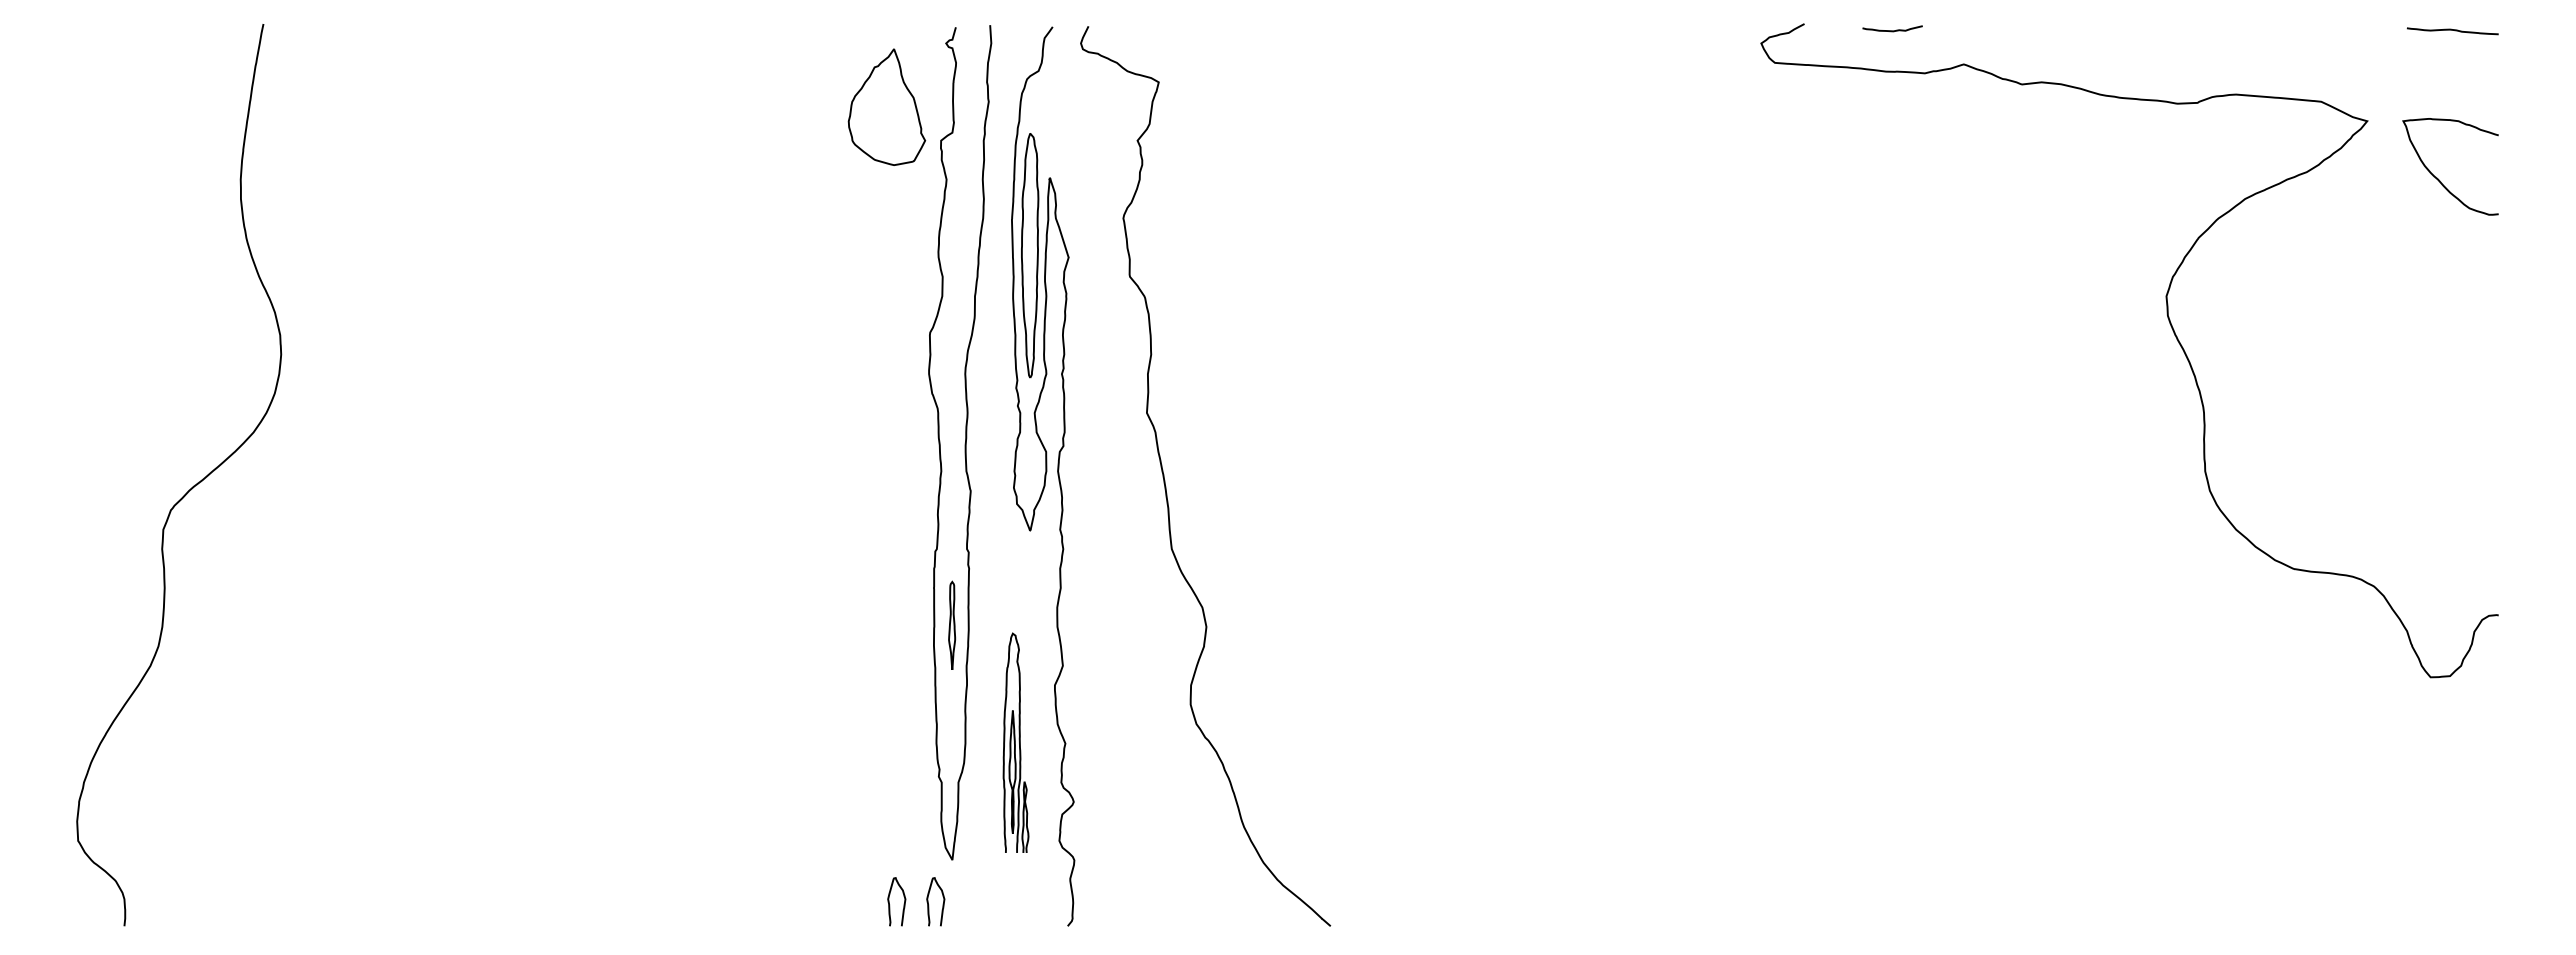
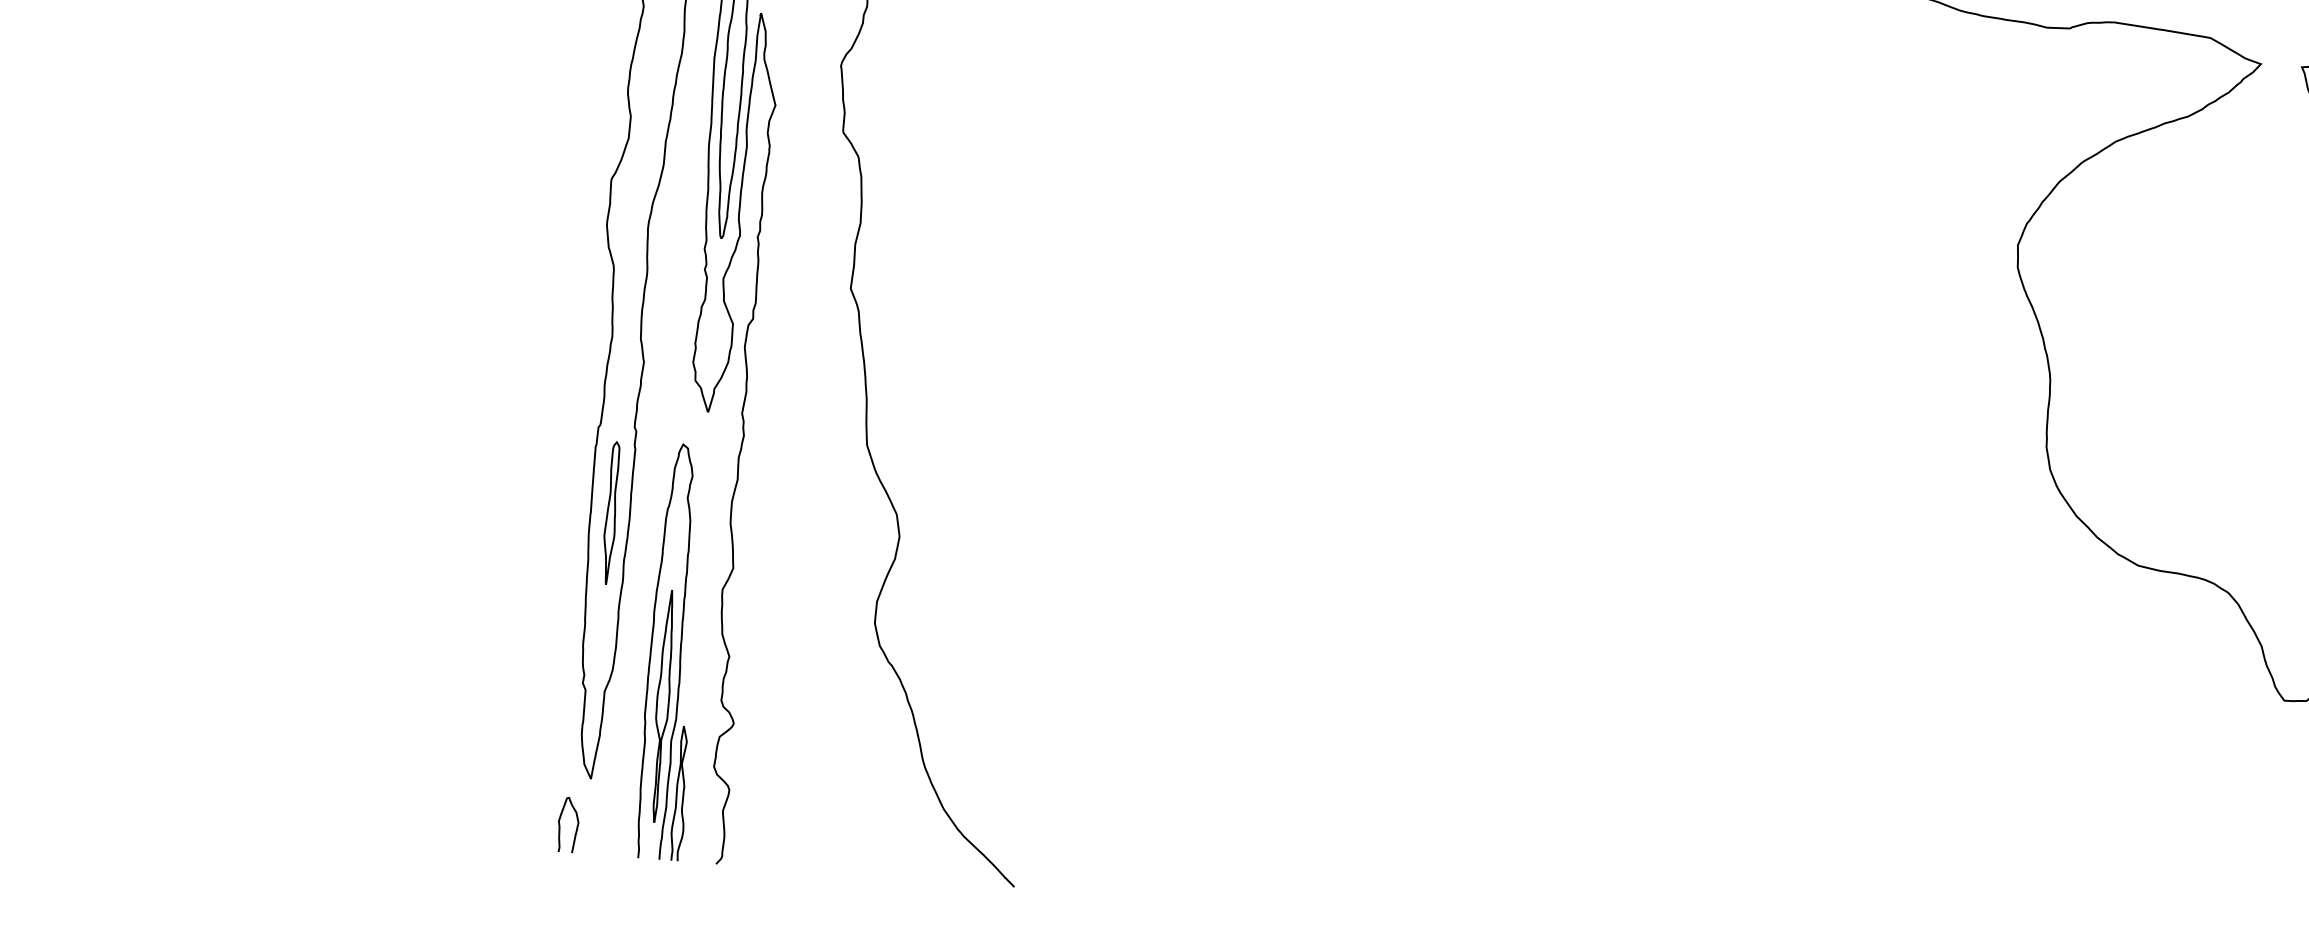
part: (951, 625) -> (610, 512), size x1.43
part: (1015, 742) -> (672, 651), size x1.67
curve: (889, 901) -> (515, 820), removed

